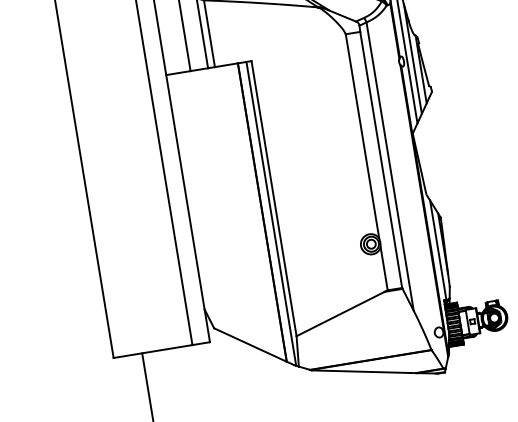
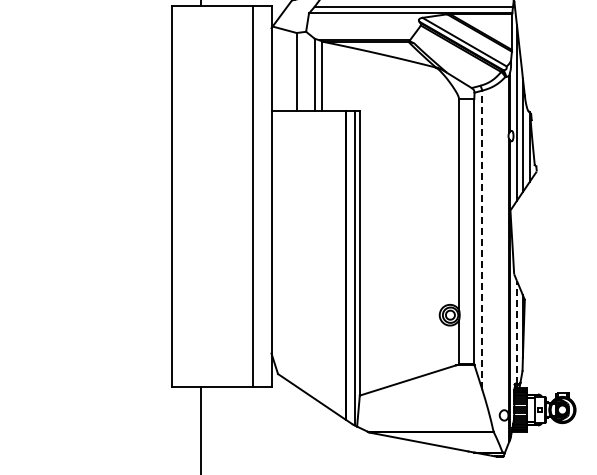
line: (390, 166) -> (482, 239), solid -> dashed
line: (437, 249) -> (516, 331), solid -> dashed

